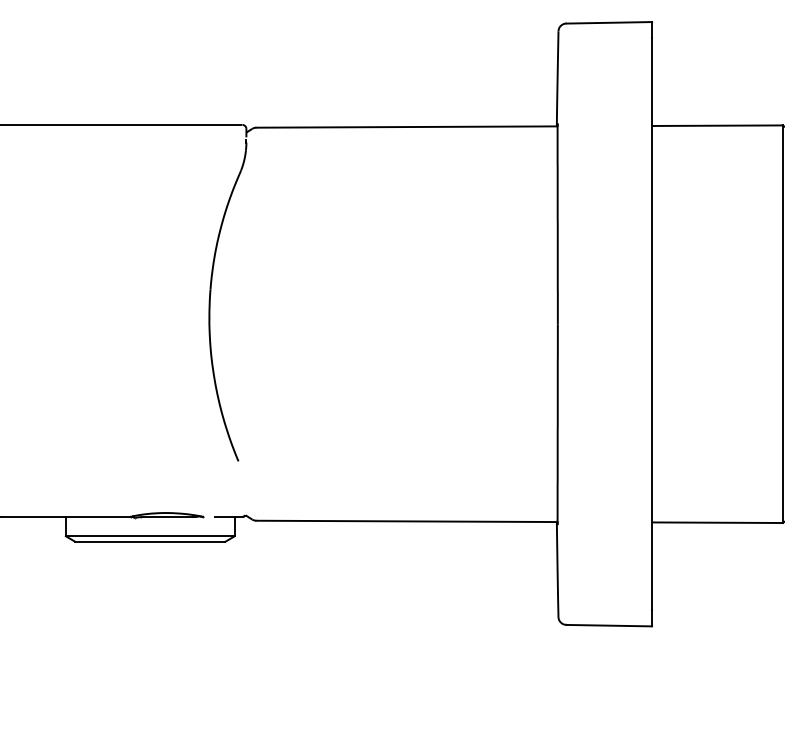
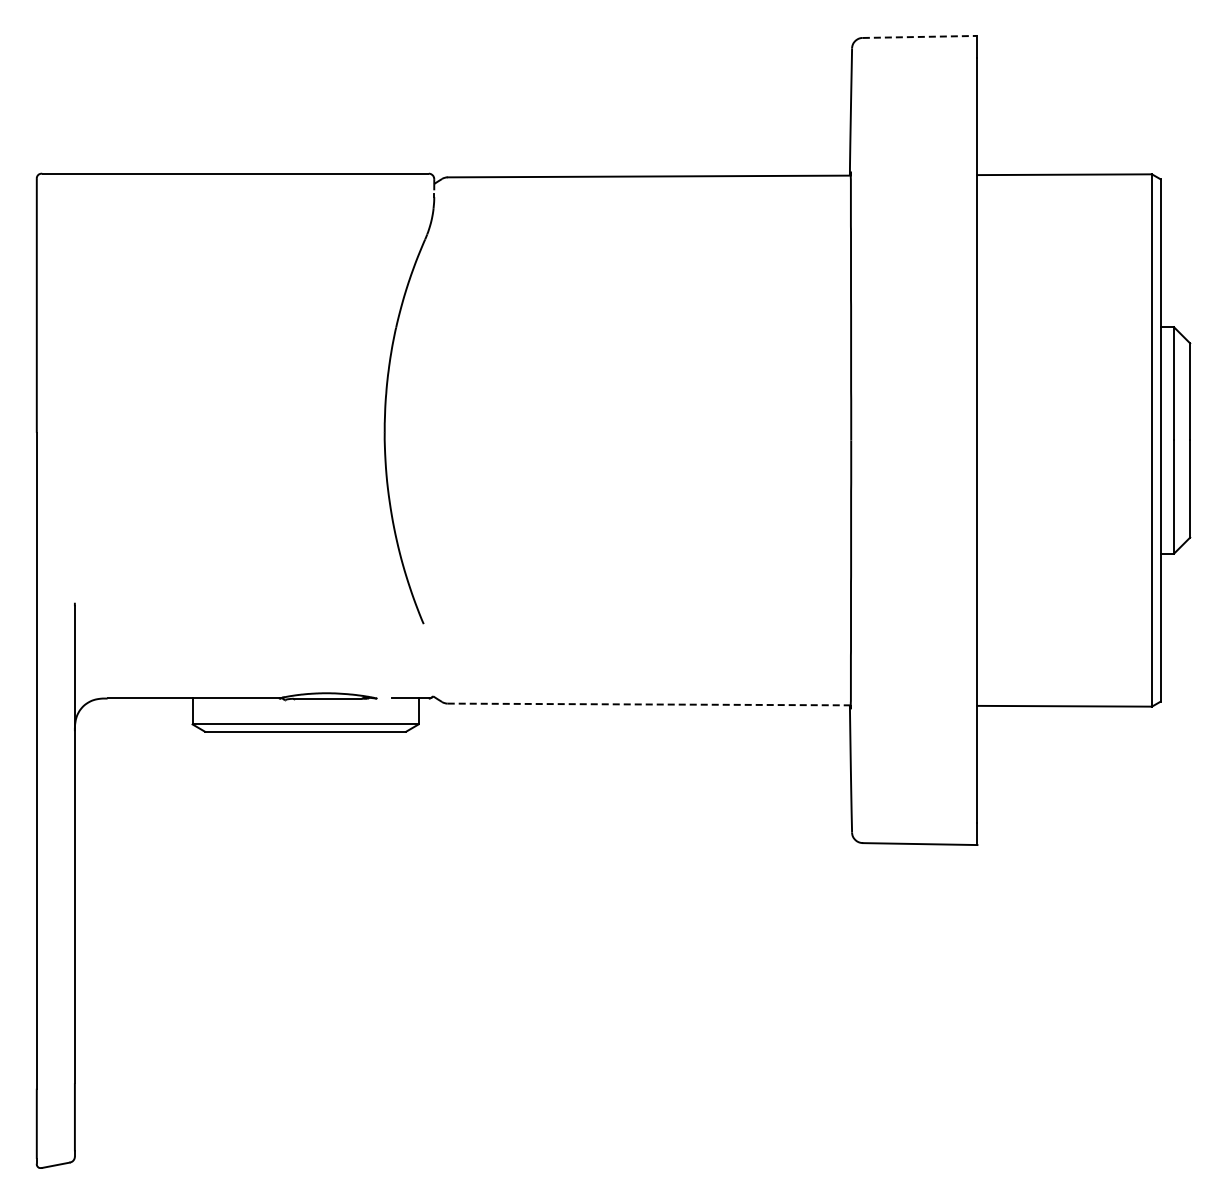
line: (609, 22) -> (920, 36), solid -> dashed
line: (407, 521) -> (649, 704), solid -> dashed

